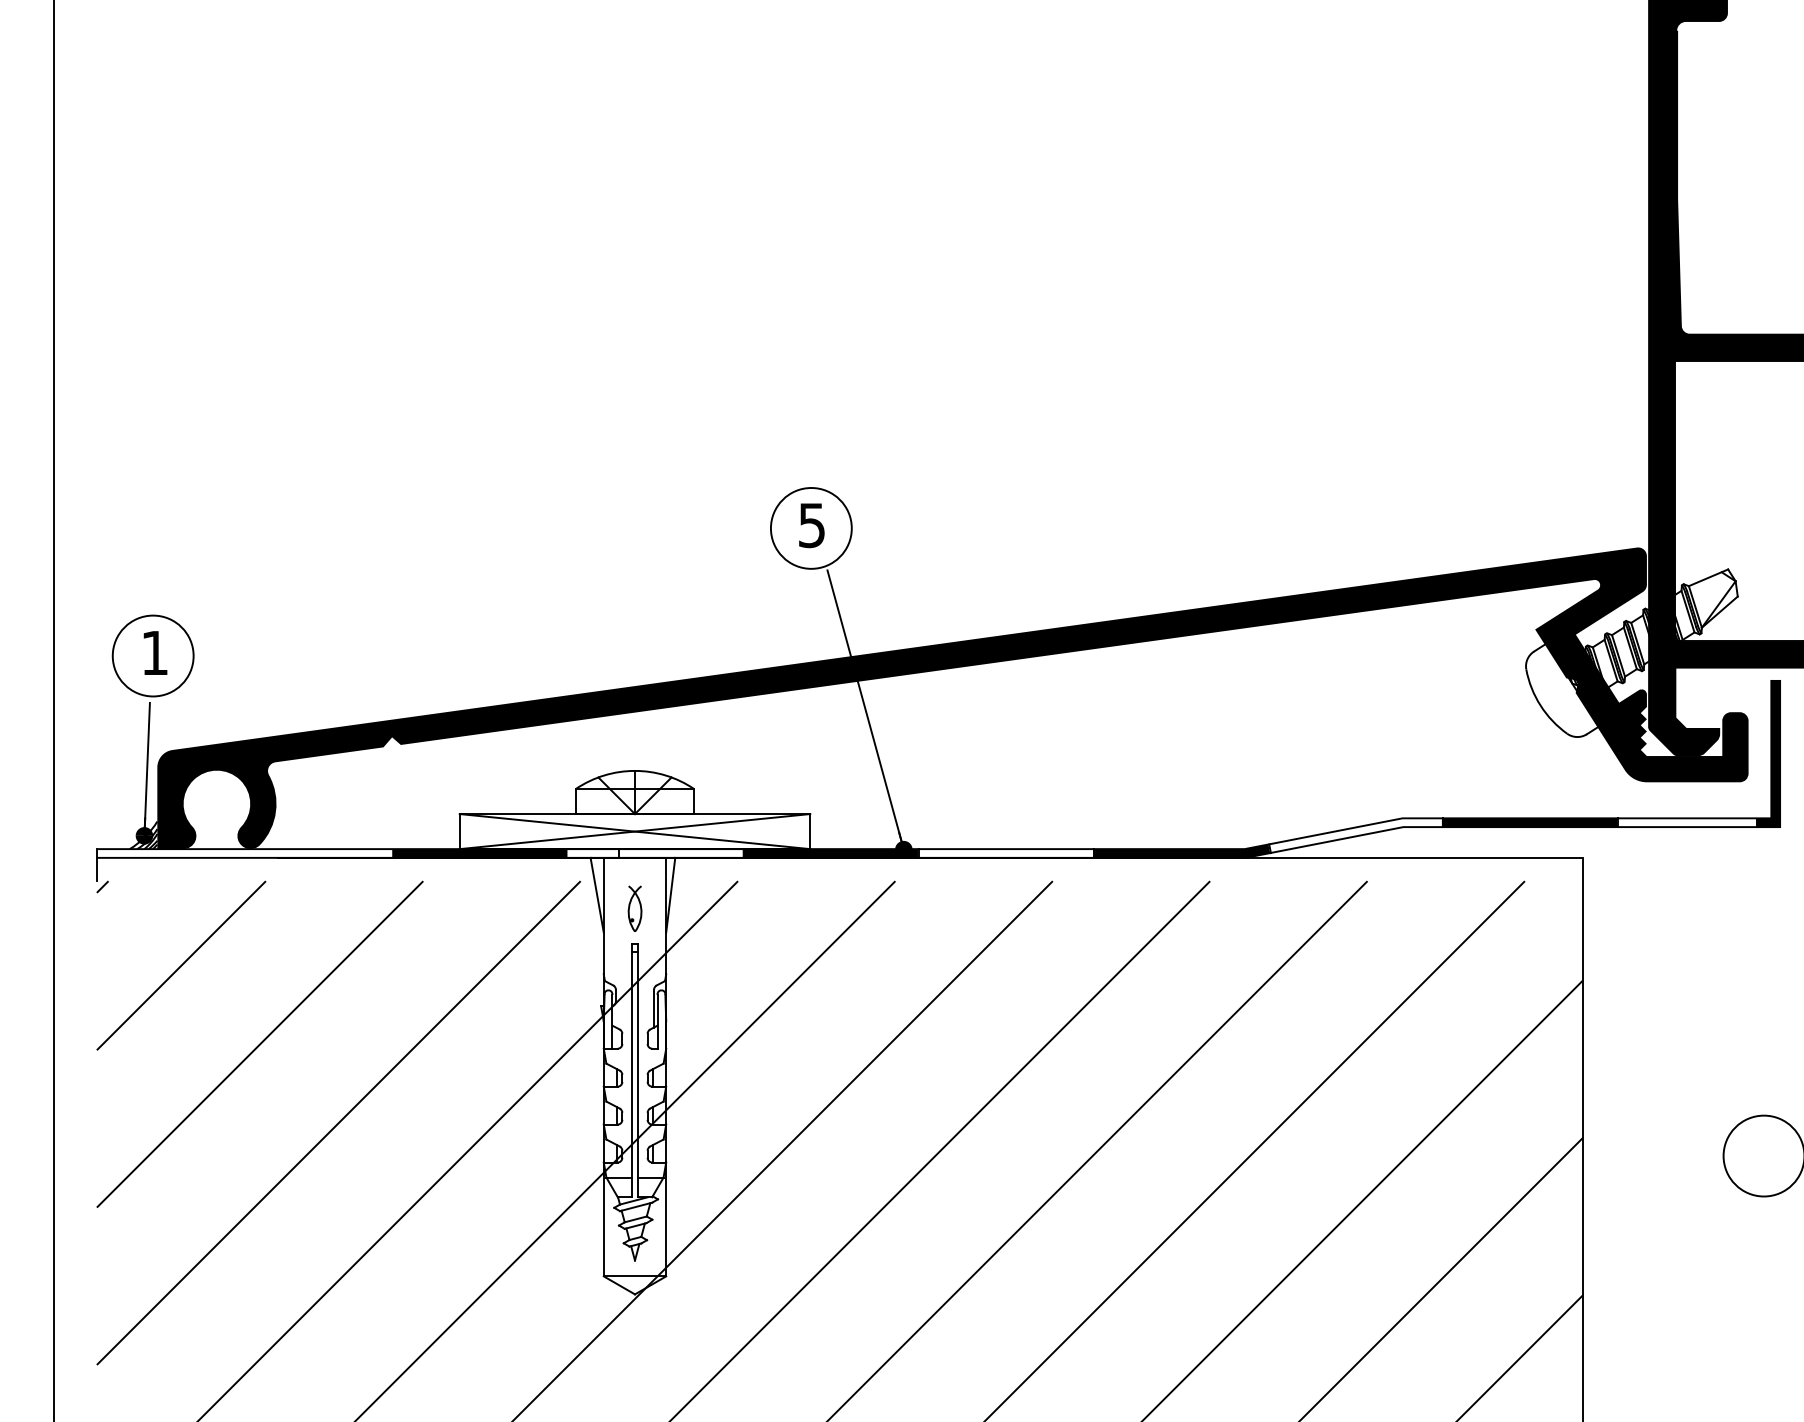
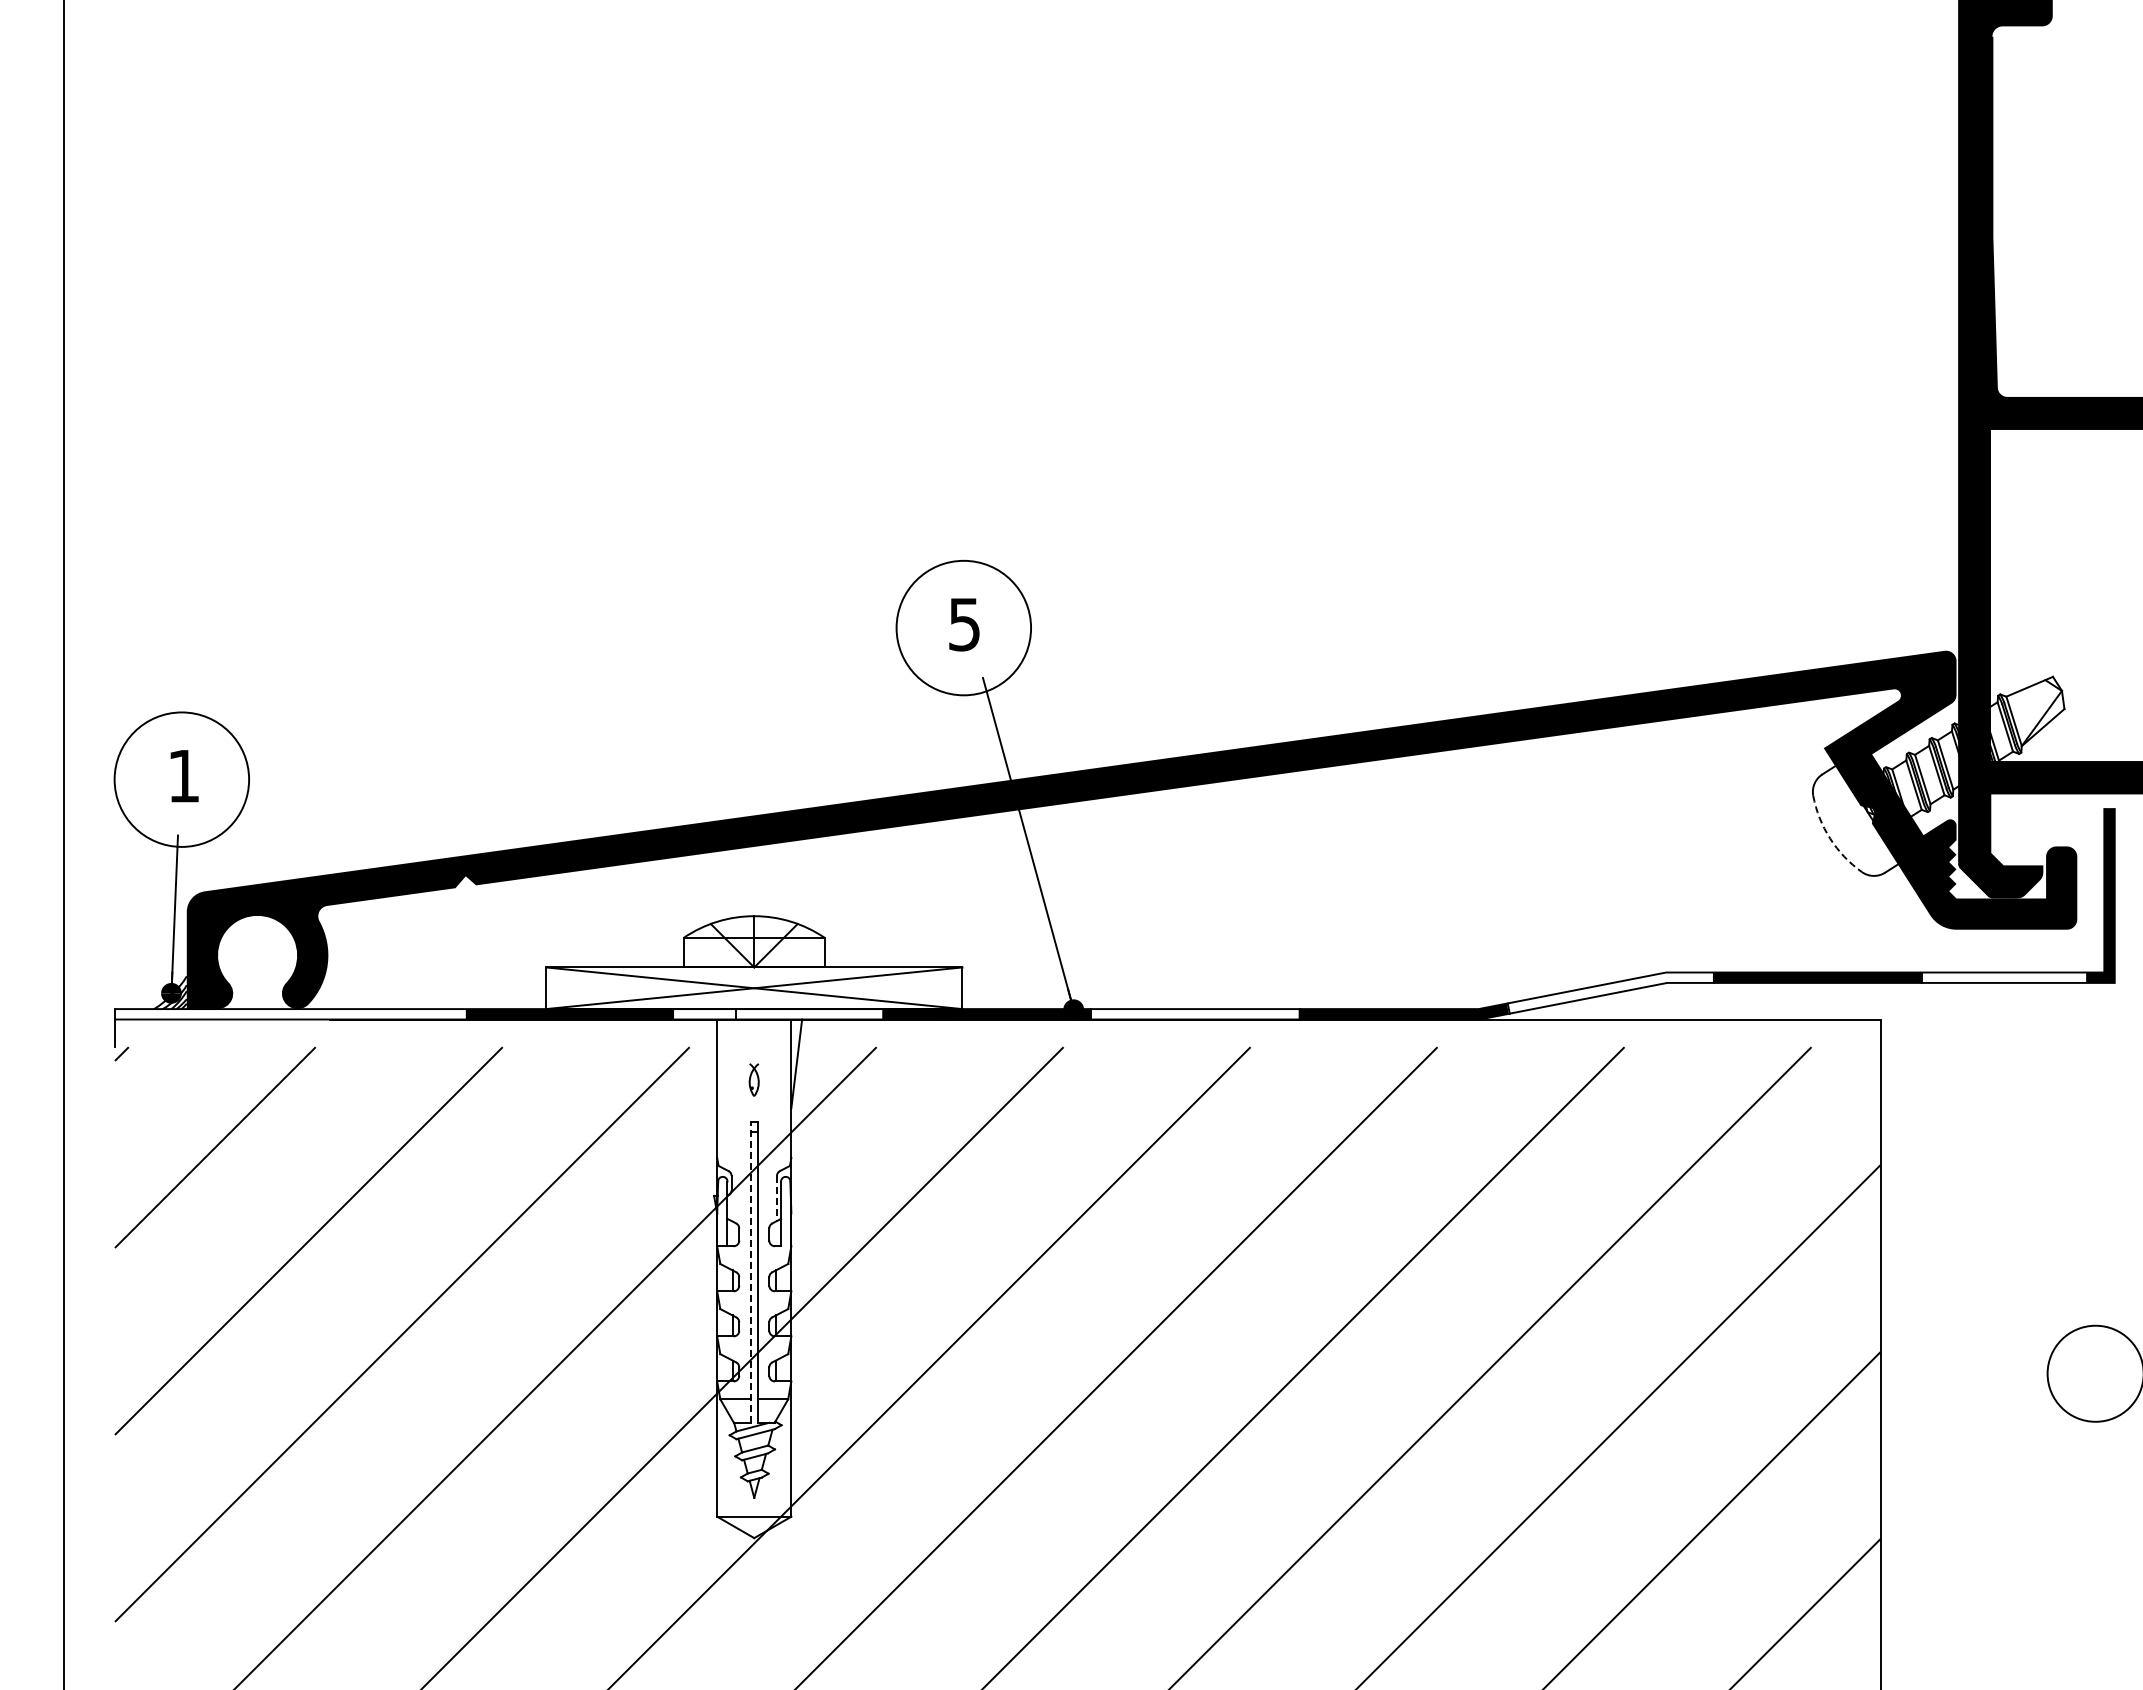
circle: (811, 528) -> (963, 628), size x1.4
circle: (152, 655) -> (181, 779), size x1.4
arc: (1540, 705) -> (1830, 838), solid -> dashed
line: (597, 894) -> (709, 1063), removed
part: (634, 908) -> (753, 1079), size x0.6
line: (653, 1009) -> (776, 1199), solid -> dashed
line: (631, 1070) -> (750, 1272), solid -> dashed

